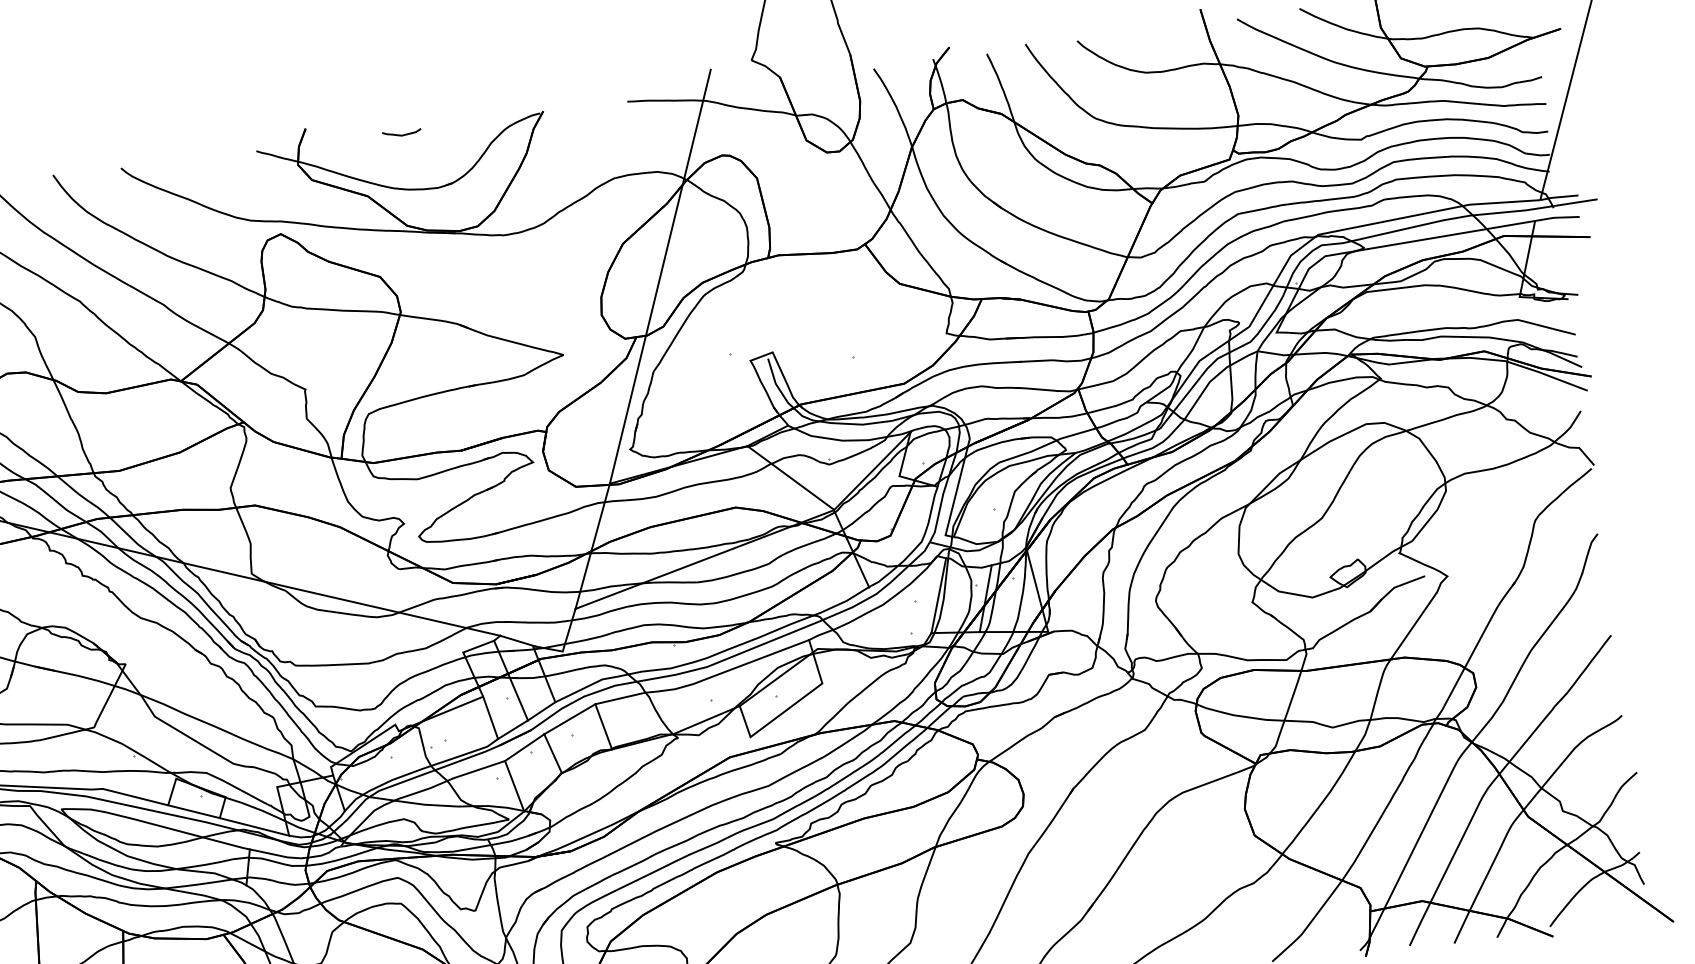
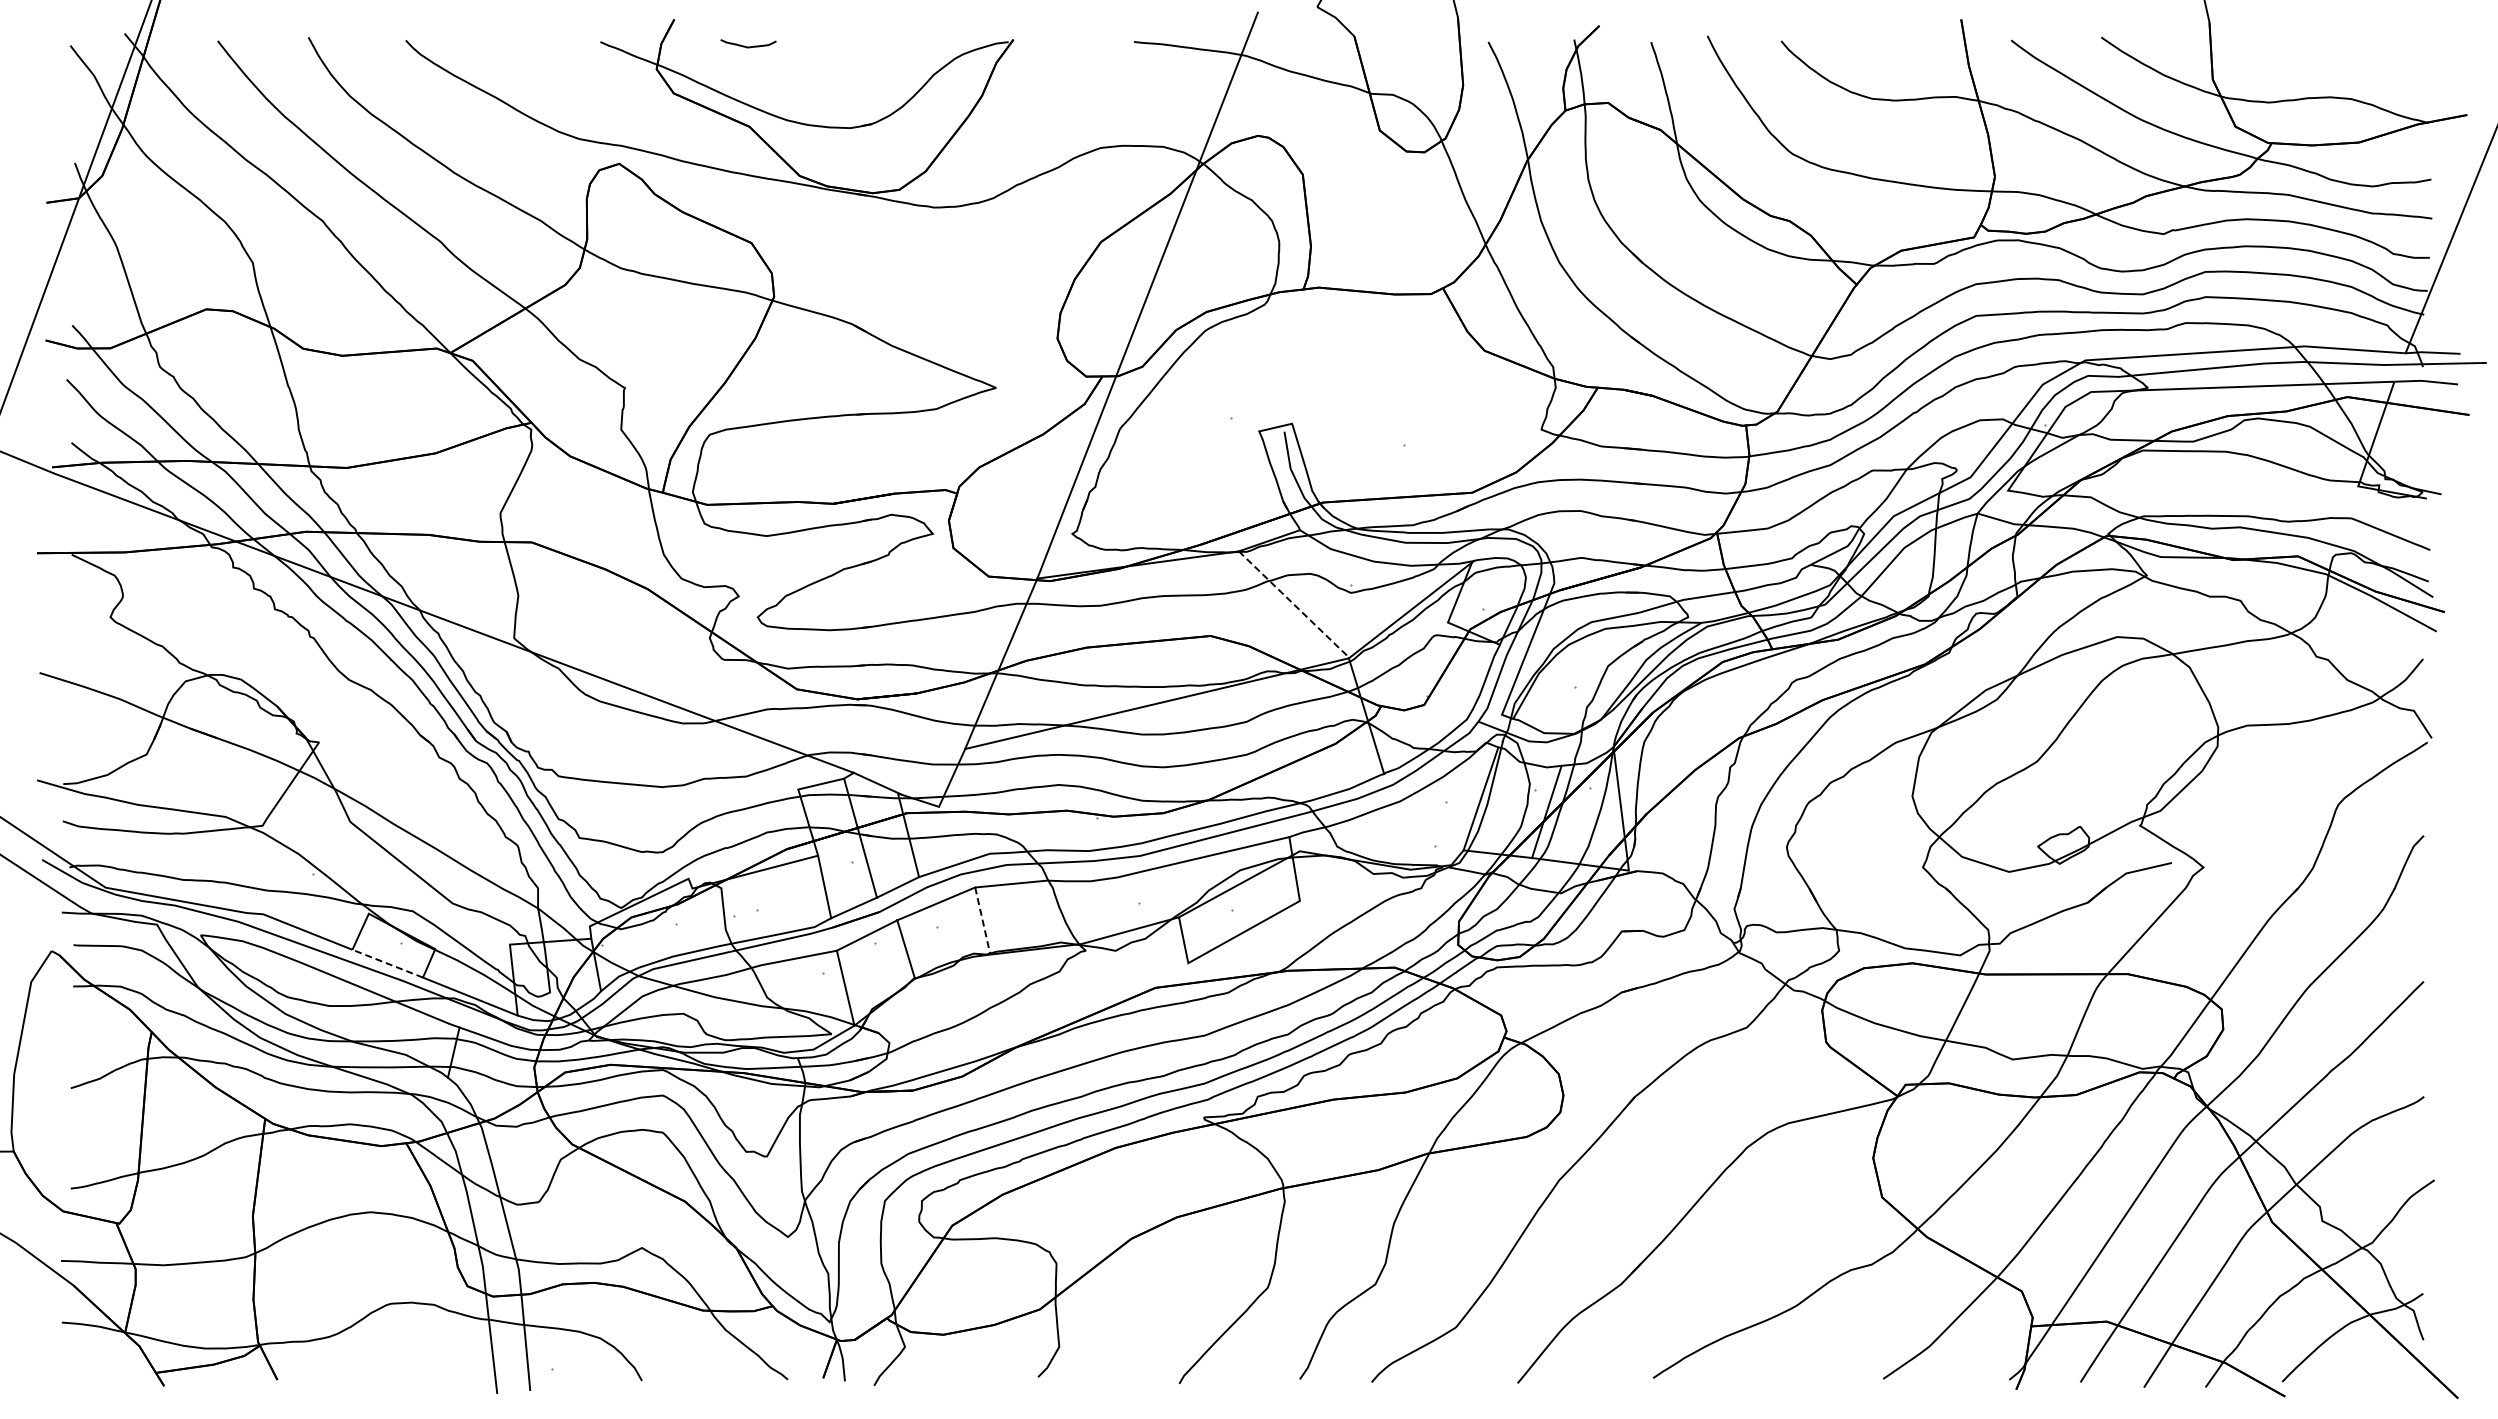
curve: (402, 134) -> (748, 46), moved
line: (791, 478) -> (1294, 605), solid -> dashed
line: (603, 727) -> (982, 921), solid -> dashed
line: (193, 811) -> (387, 963), solid -> dashed

